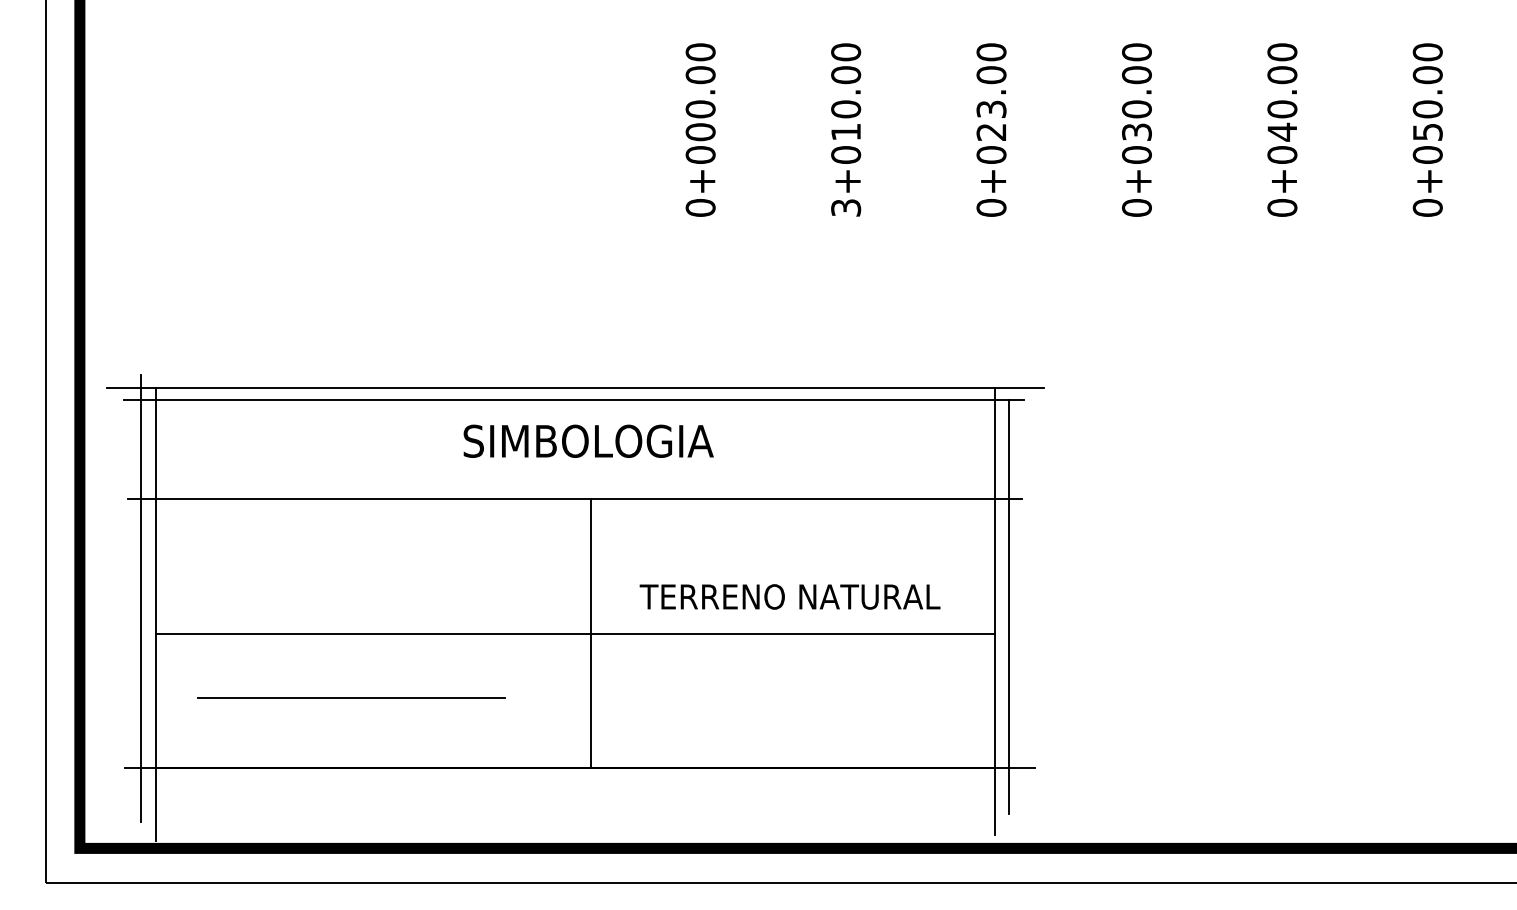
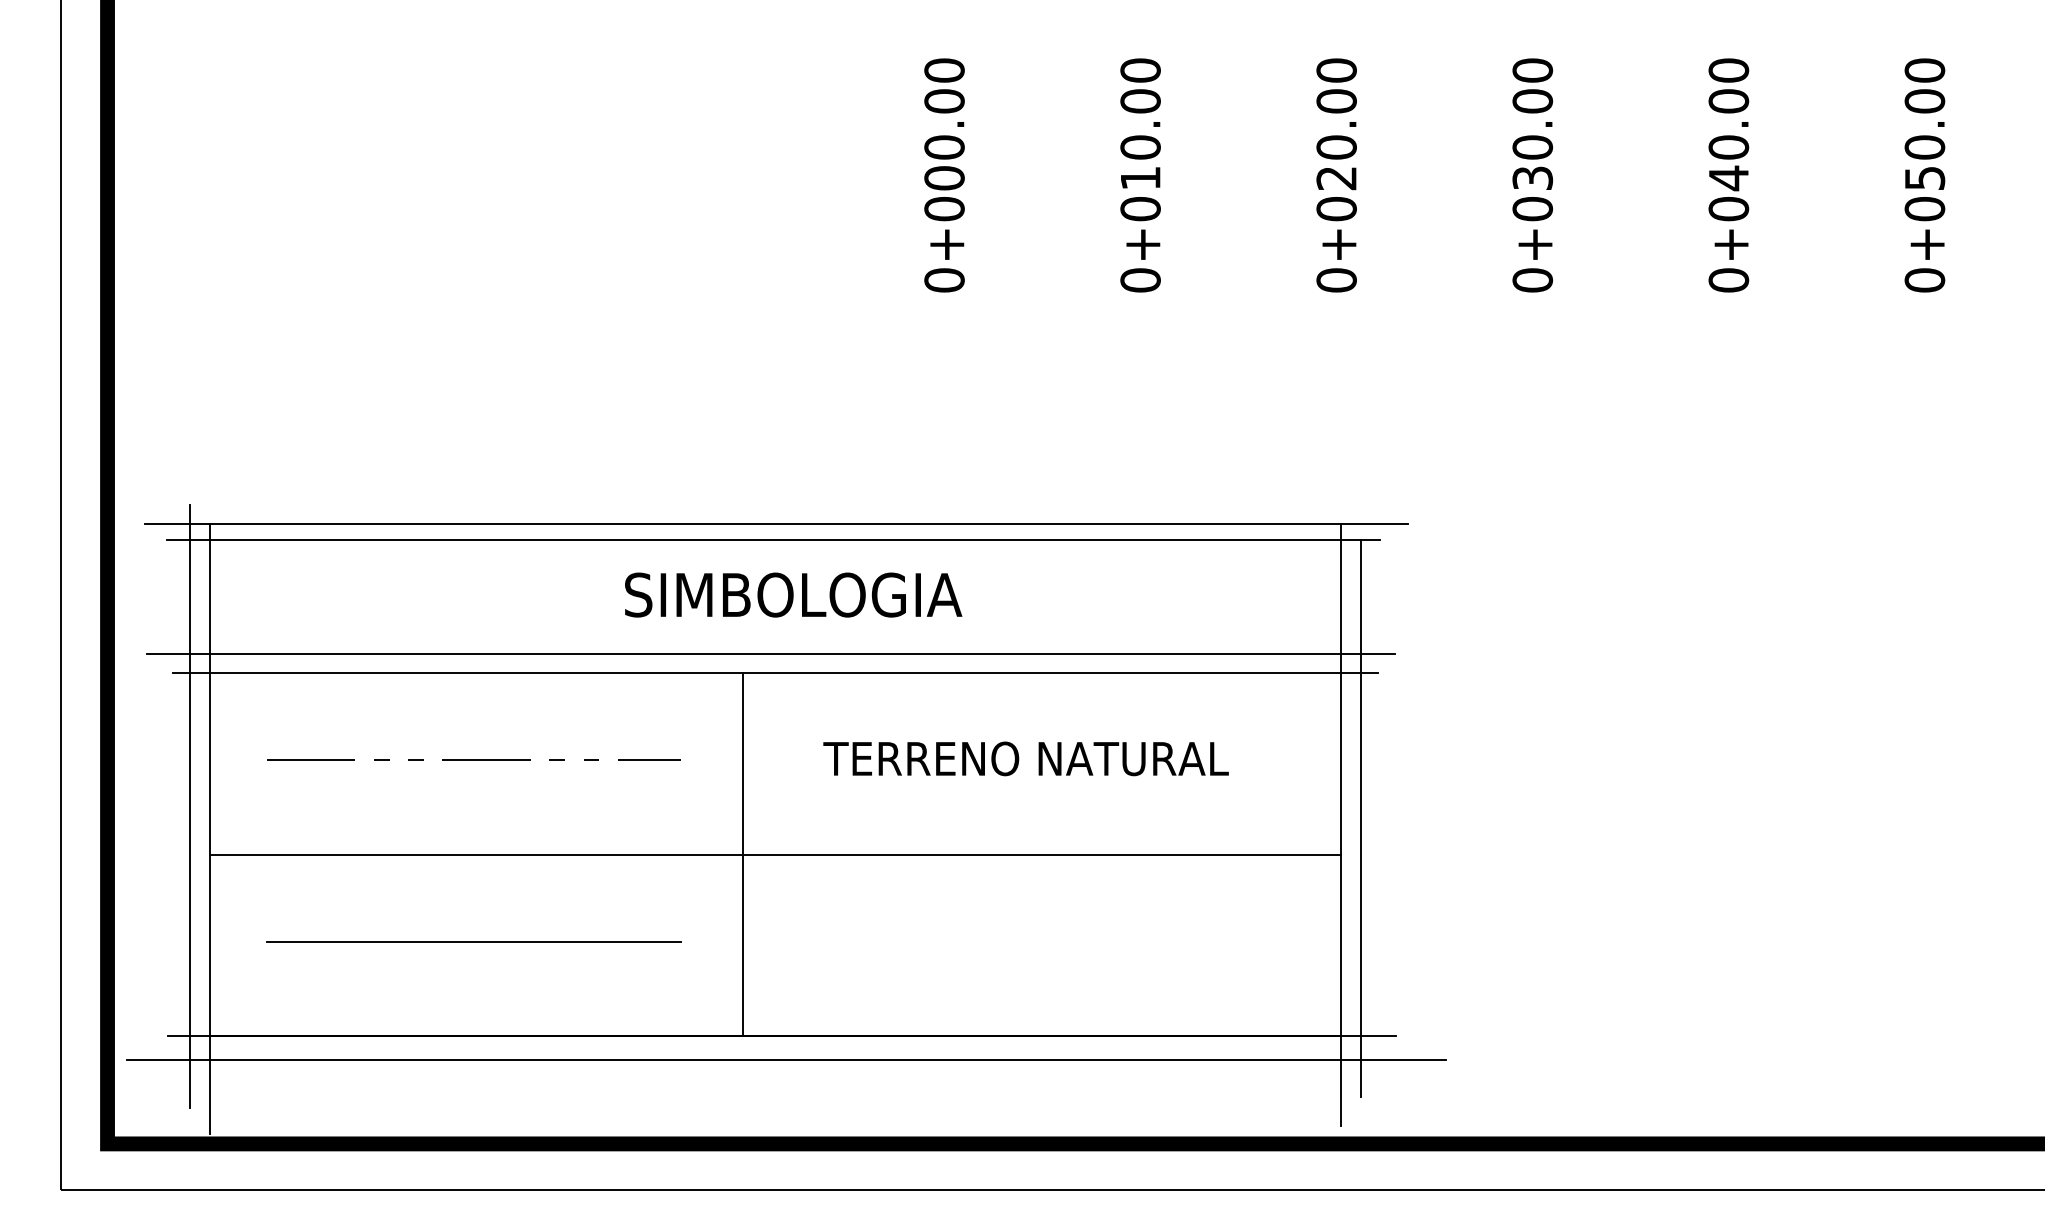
text: (991, 109) -> (1336, 147), 0+023.00 -> 0+020.00
text: (846, 208) -> (1140, 280), 3+010.00 -> 0+010.00
line: (571, 484) -> (770, 653), added
line: (351, 563) -> (473, 759), added
text: (789, 596) -> (1025, 758), moved
line: (591, 633) -> (743, 854), moved
line: (583, 786) -> (786, 1060), added

